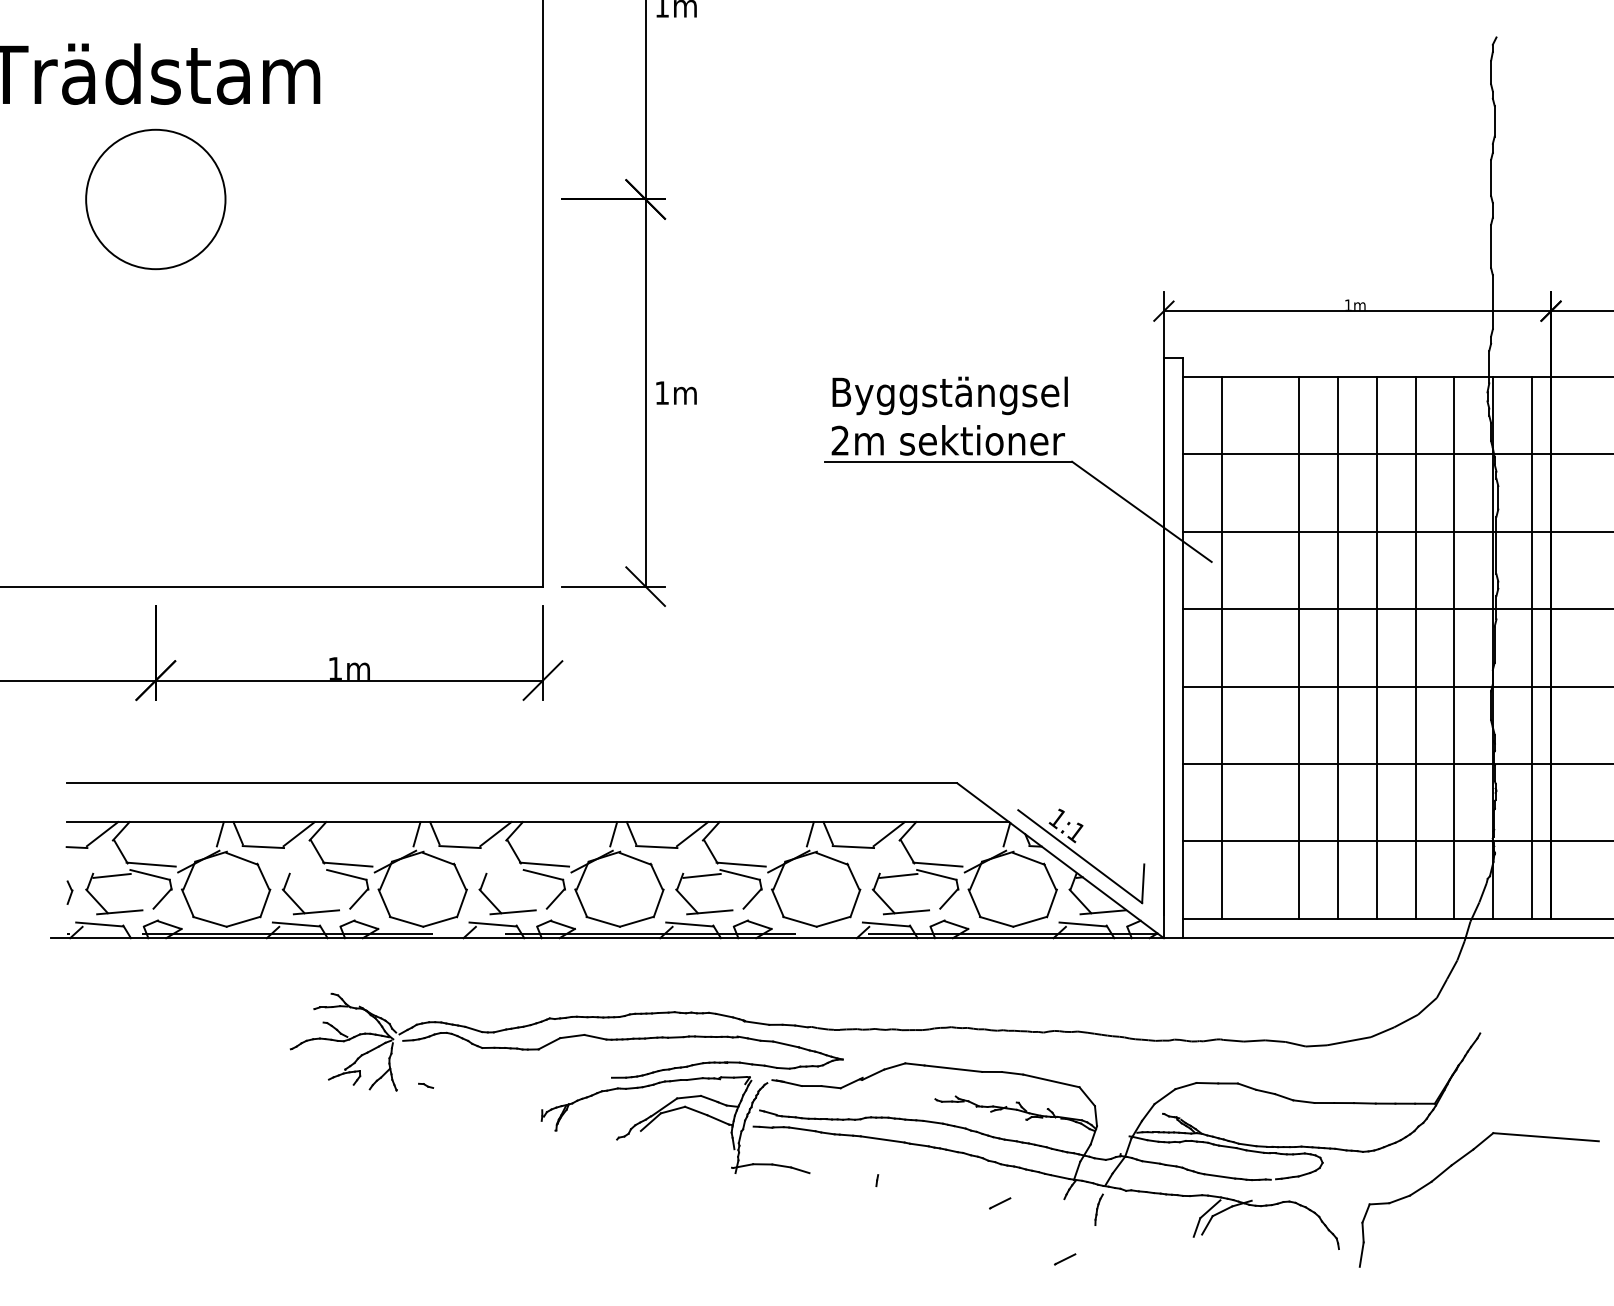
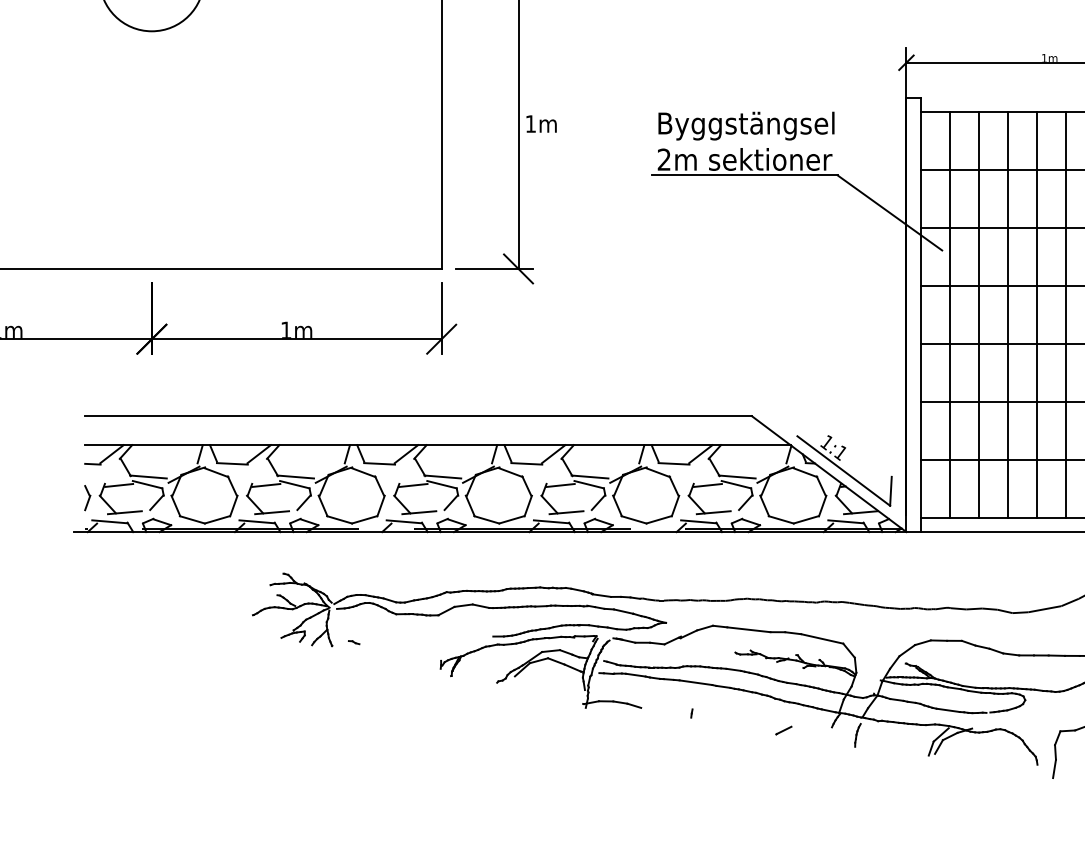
line: (1260, 647) -> (978, 314), added
line: (308, 875) -> (266, 485), added
line: (505, 875) -> (413, 485), added
part: (69, 892) -> (87, 497), size x1.43
line: (1065, 1259) -> (832, 772), removed

